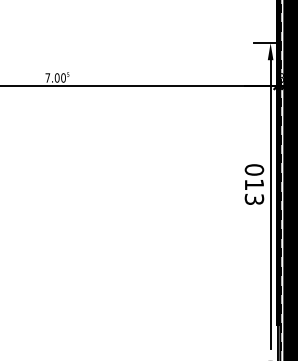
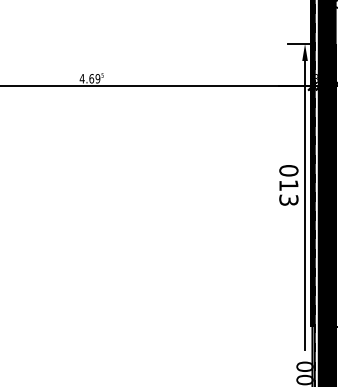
text: (55, 77) -> (89, 78), 7.00 -> 4.69

